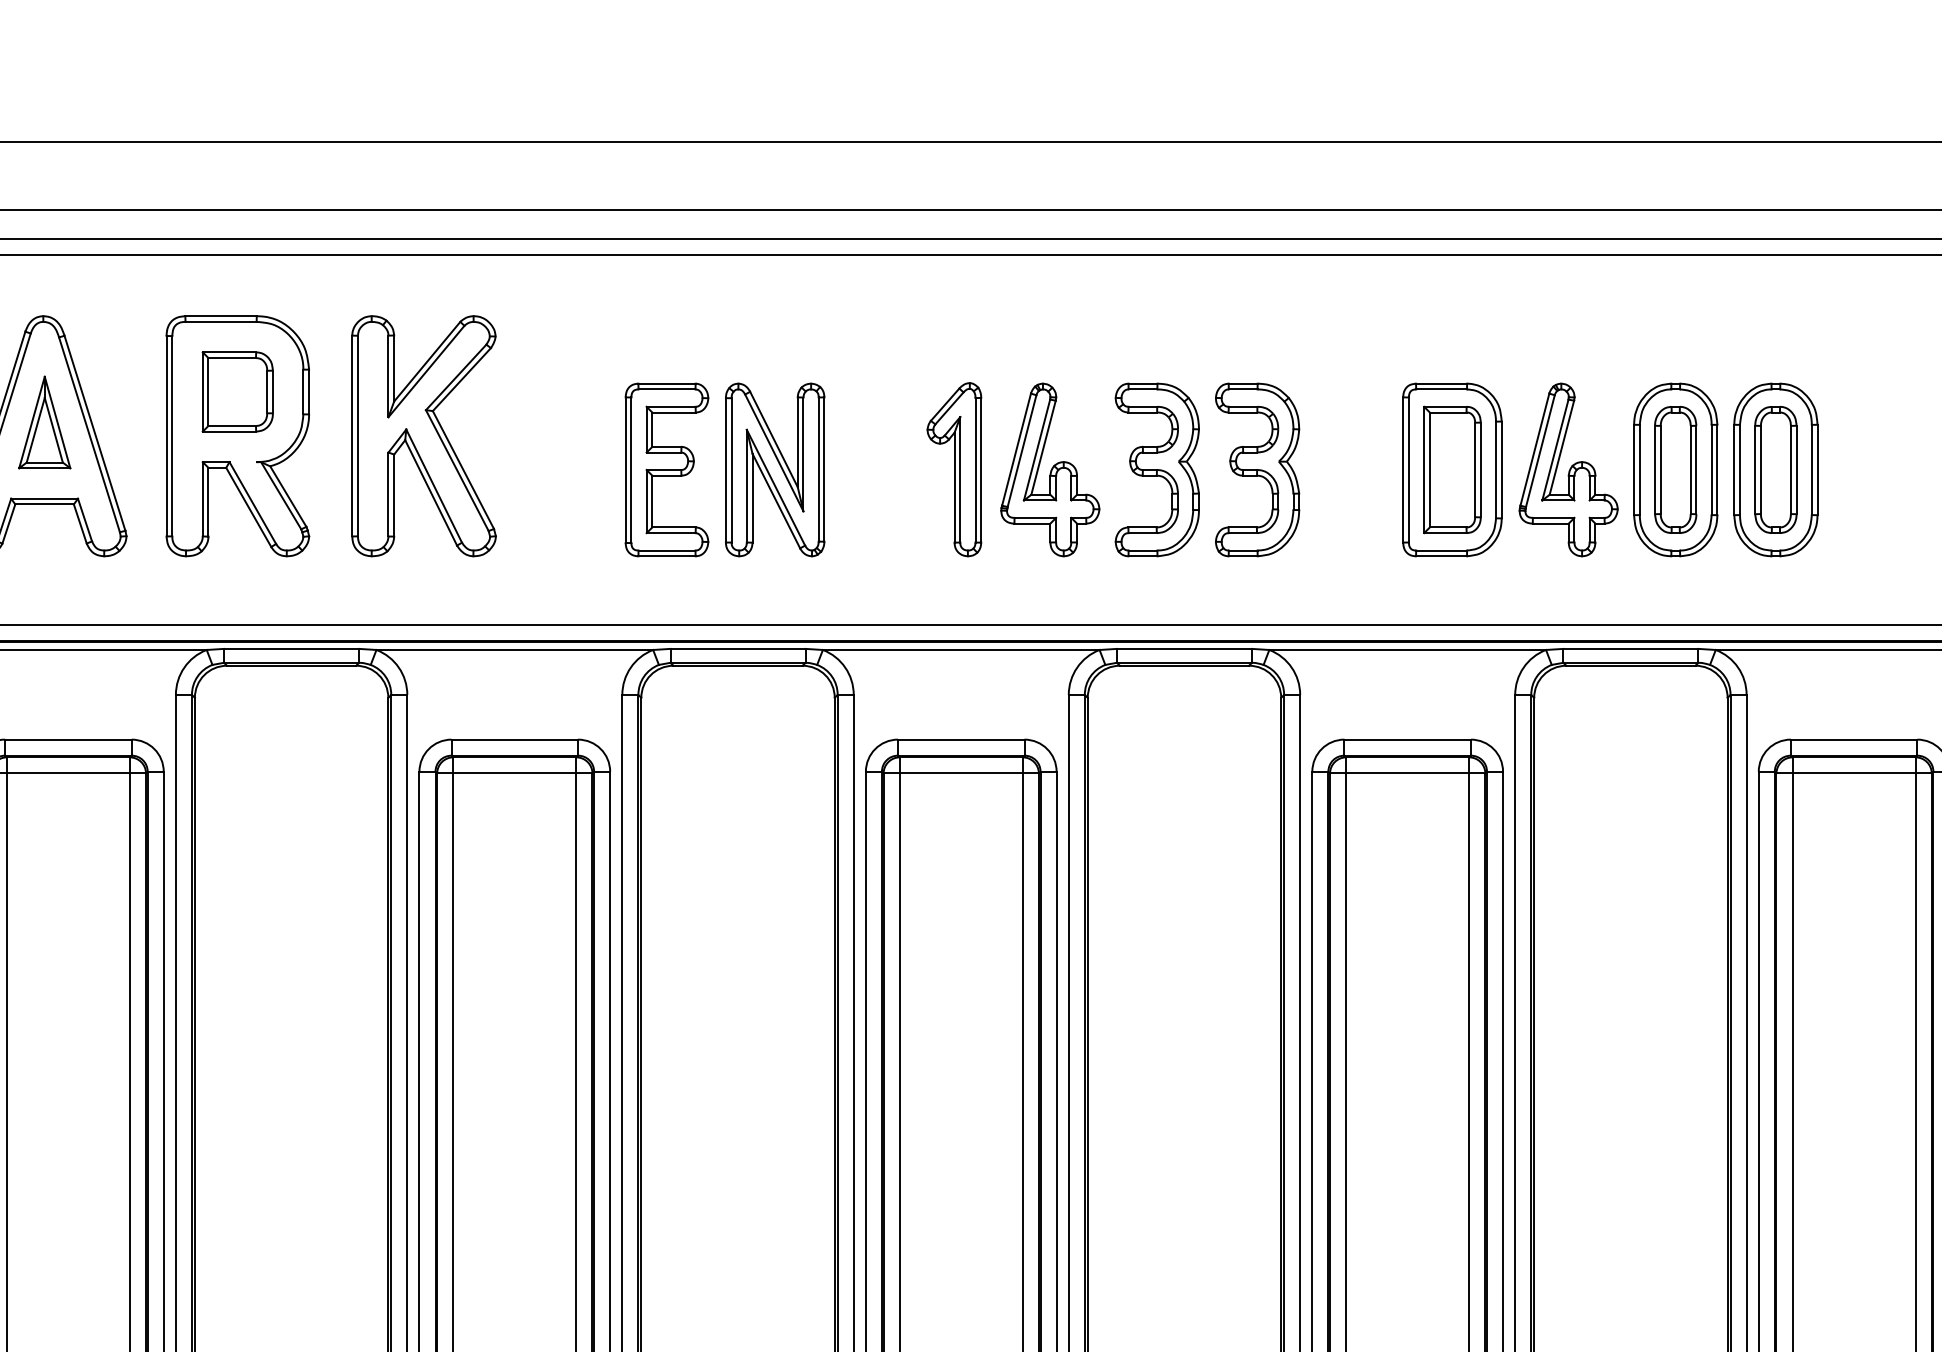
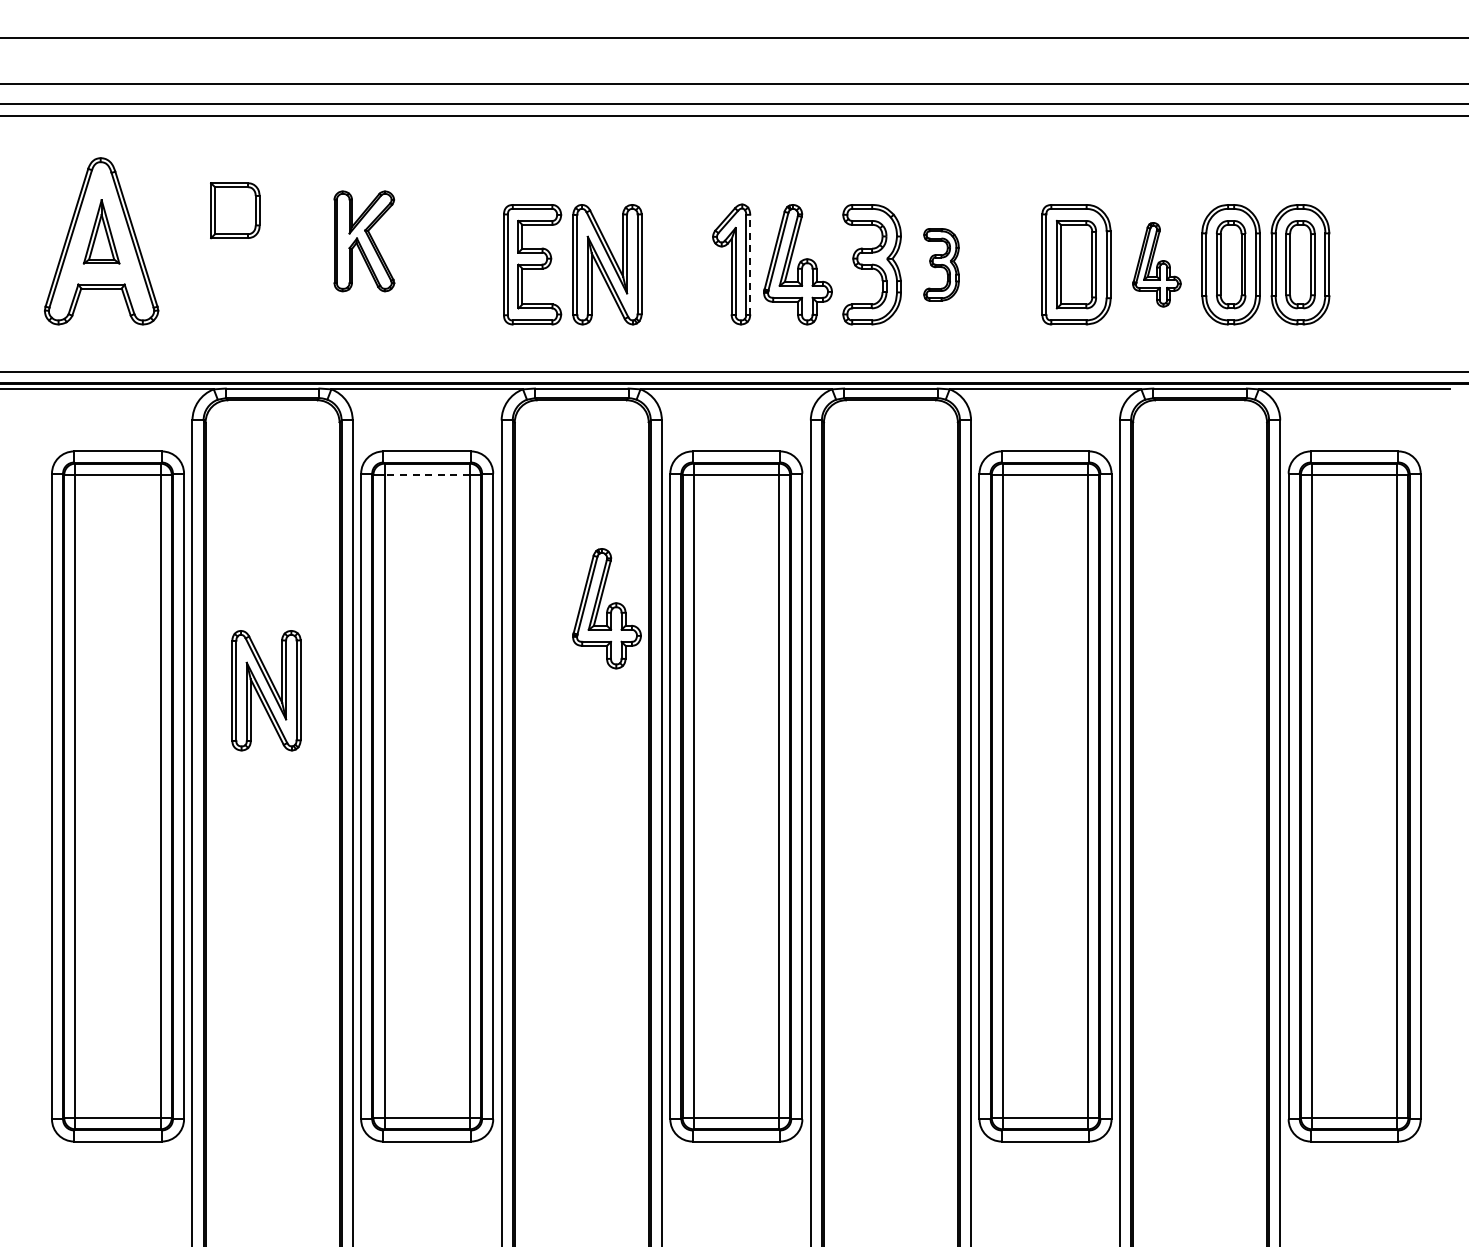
part: (238, 436) -> (235, 241), removed
part: (424, 436) -> (364, 241), size x0.6
line: (981, 469) -> (750, 264), solid -> dashed
part: (1257, 469) -> (941, 264), size x0.6
part: (1567, 469) -> (1156, 264), size x0.7
line: (515, 772) -> (427, 474), solid -> dashed
part: (773, 966) -> (606, 608), added
part: (282, 1084) -> (266, 690), added

